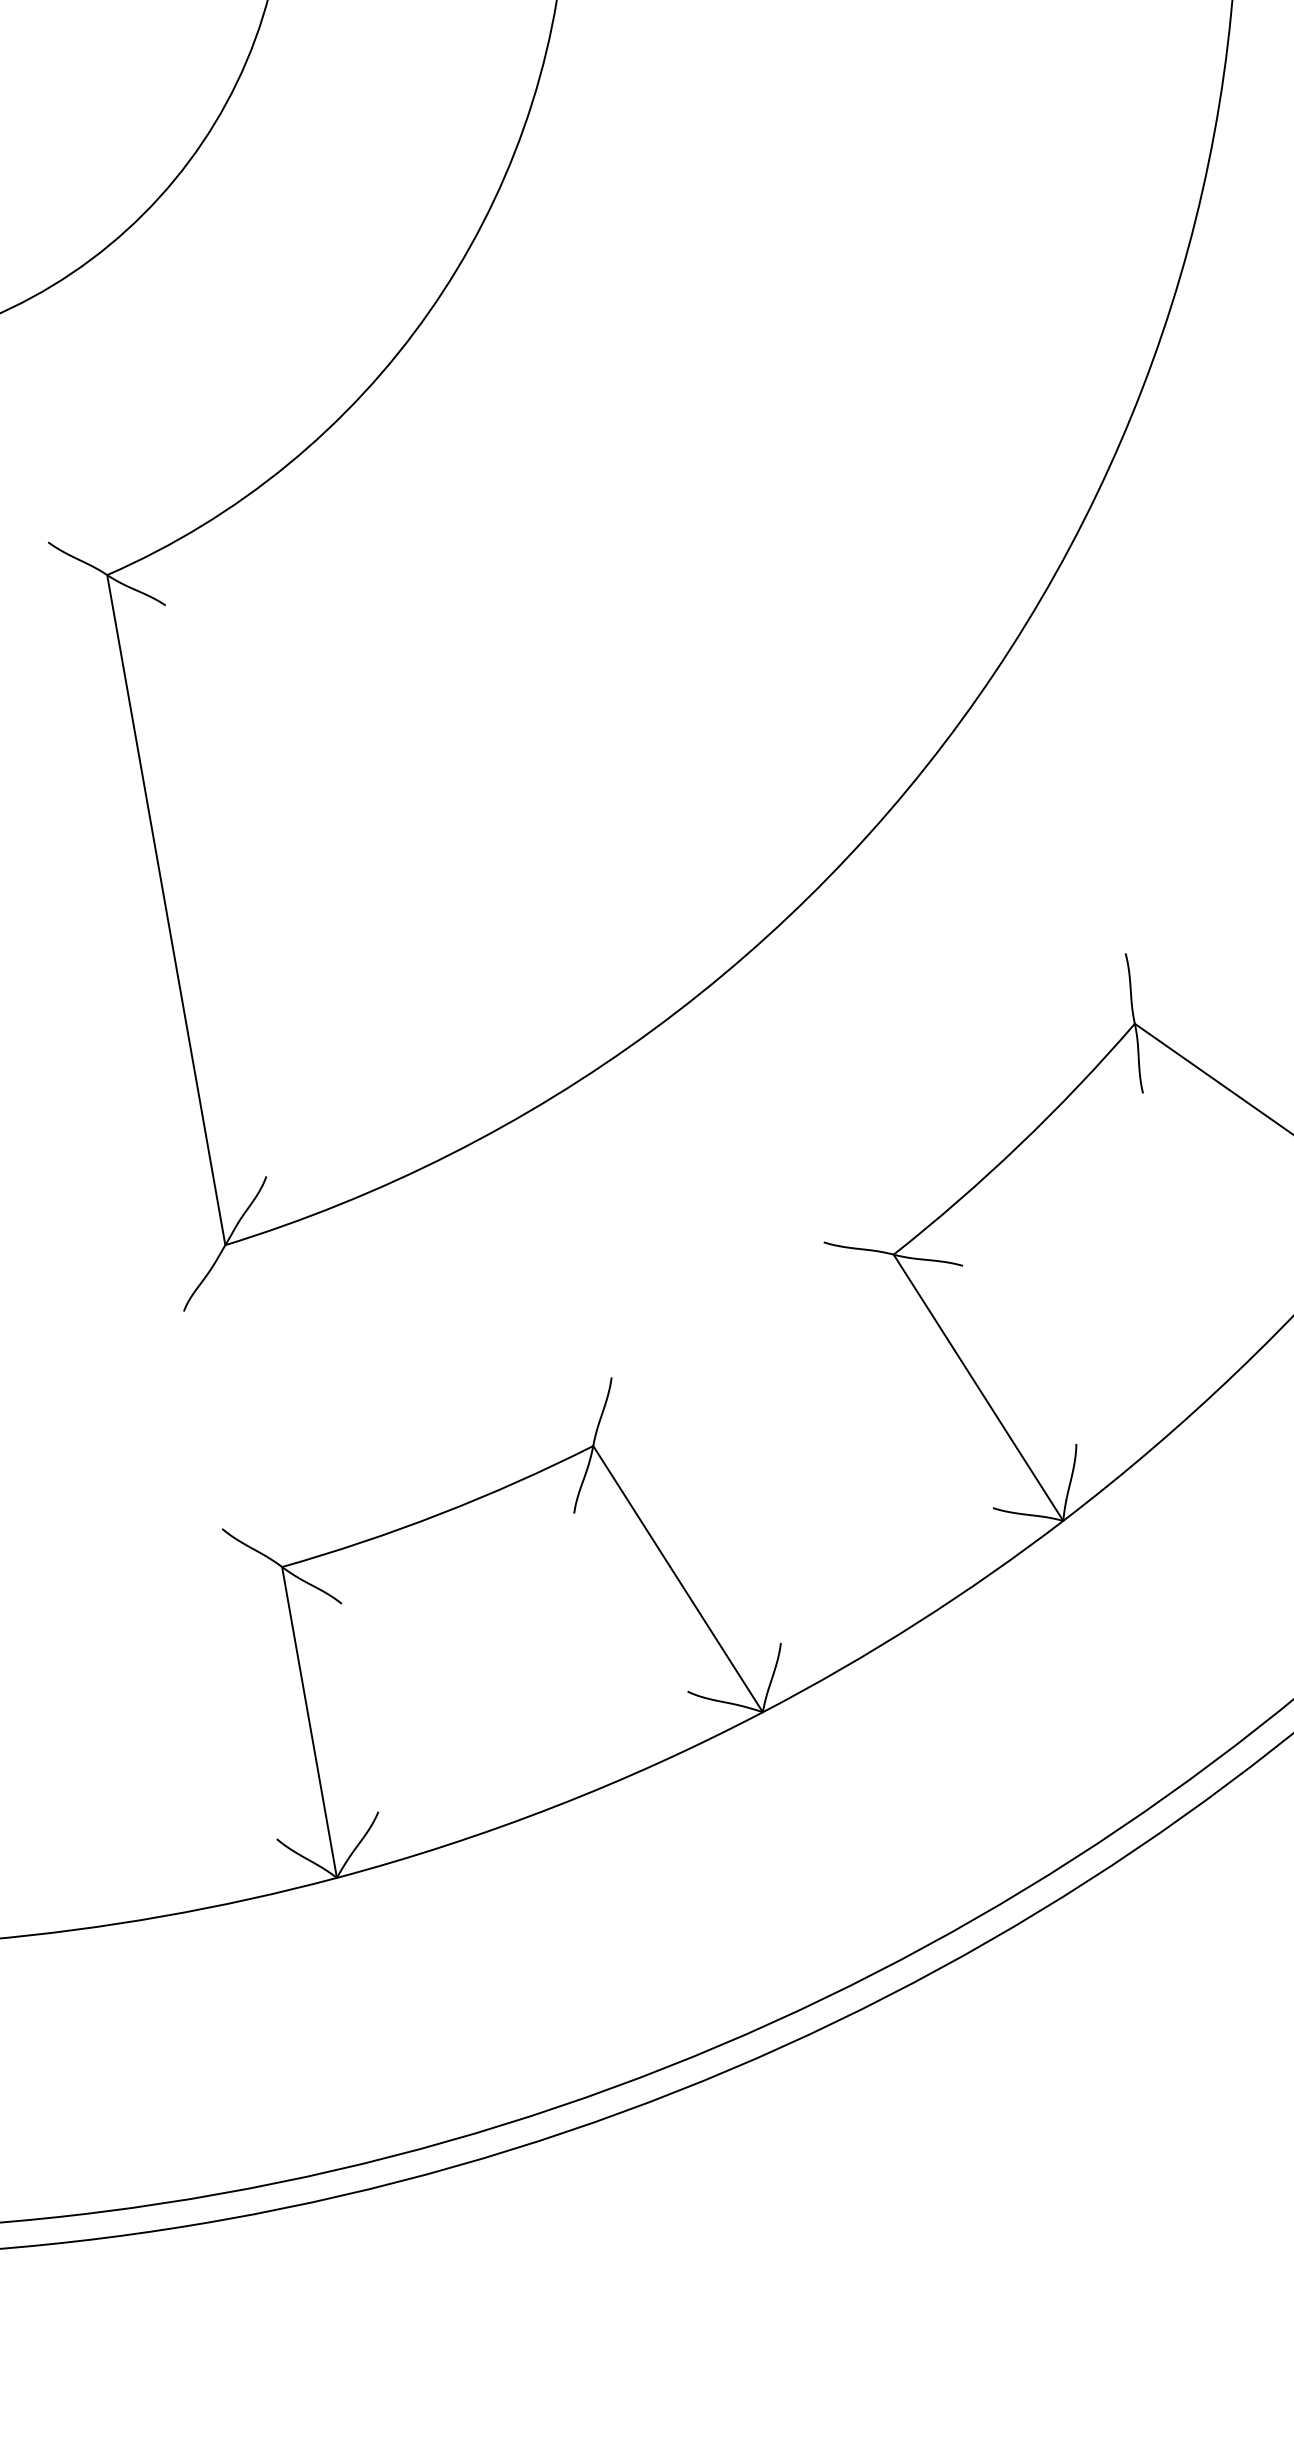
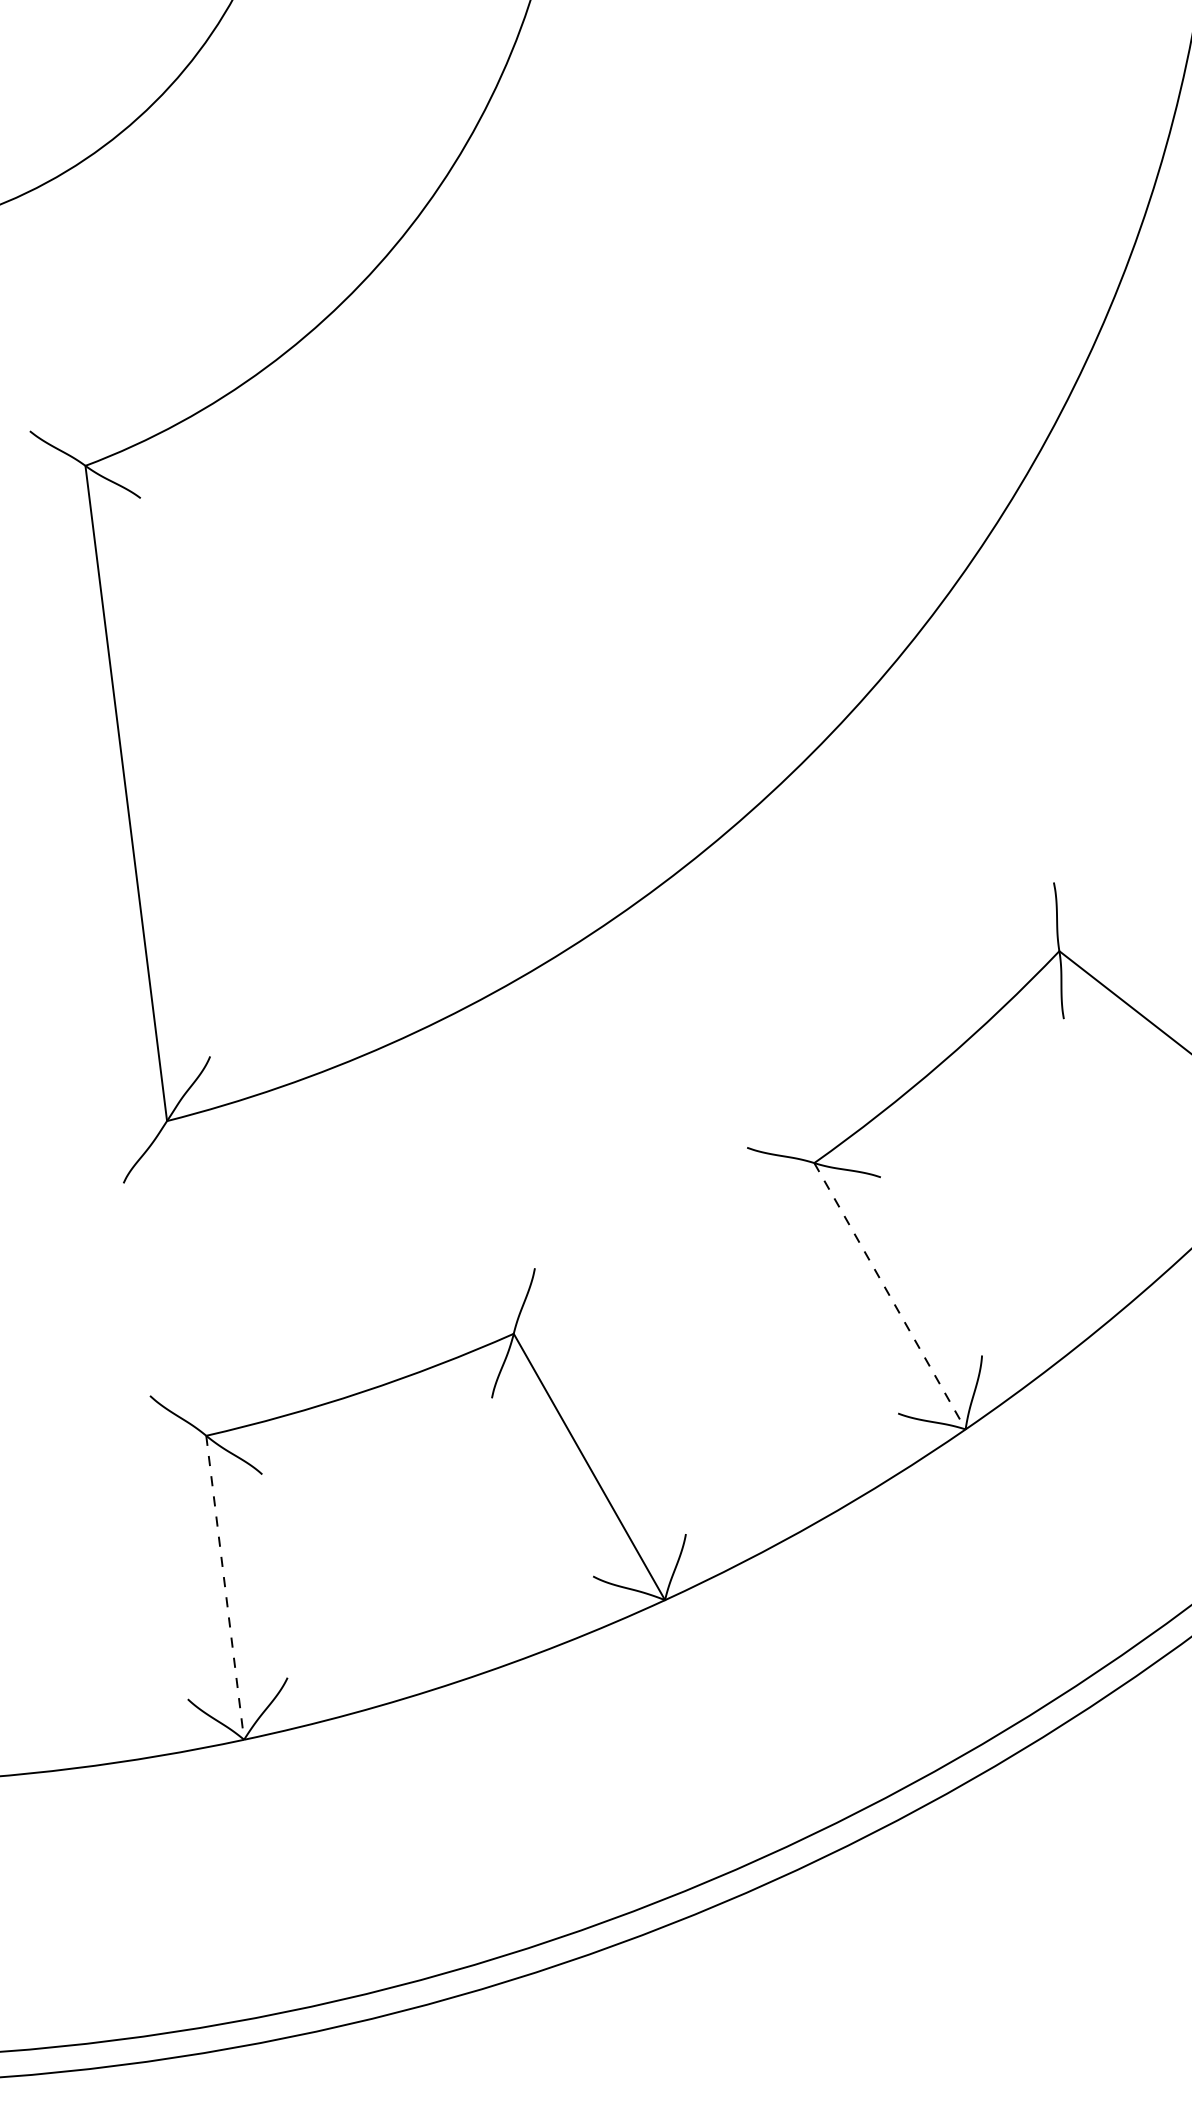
line: (978, 1387) -> (889, 1296), solid -> dashed
line: (309, 1722) -> (225, 1587), solid -> dashed

